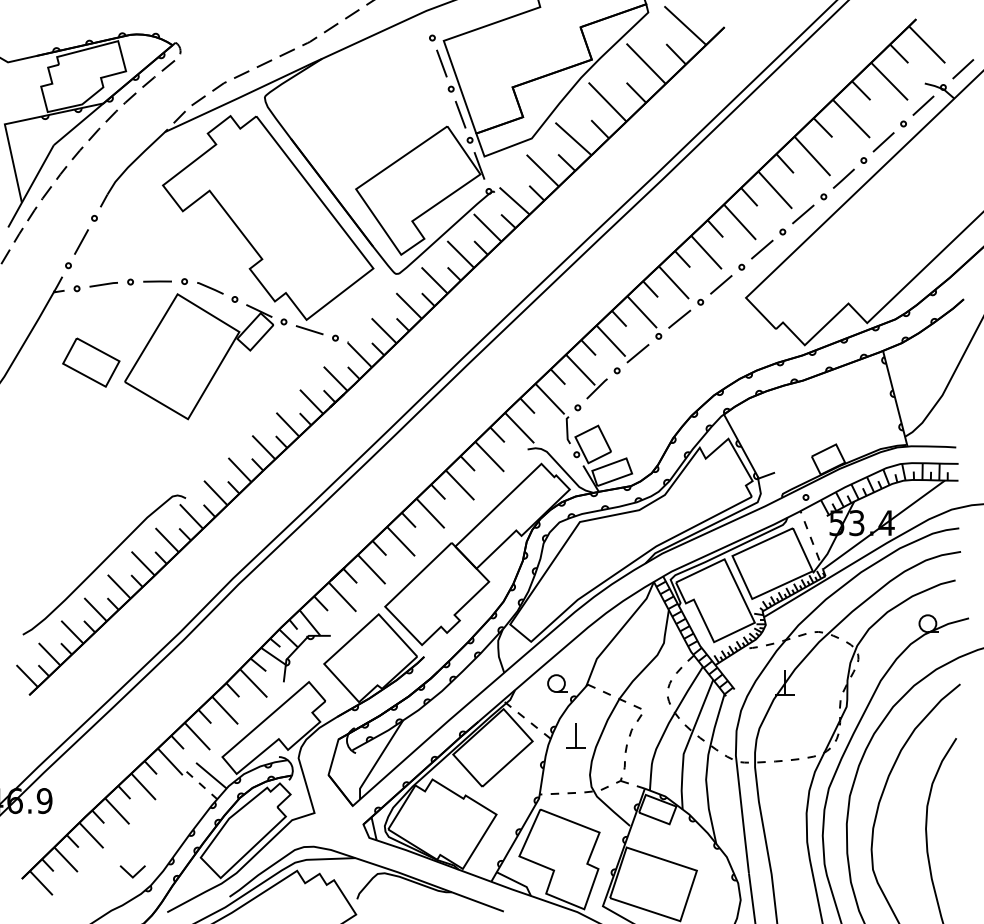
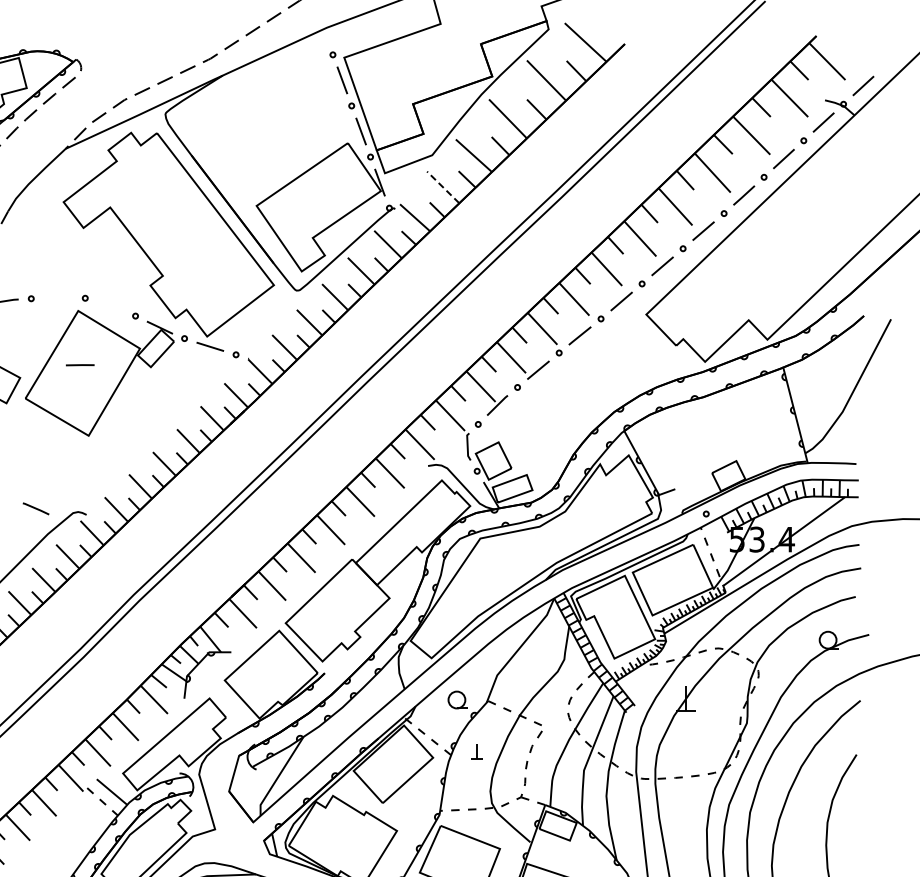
line: (542, 170) -> (442, 187), solid -> dashed
line: (157, 281) -> (80, 365), moved
line: (210, 288) -> (36, 509), moved
part: (575, 735) -> (475, 751), size x0.6

